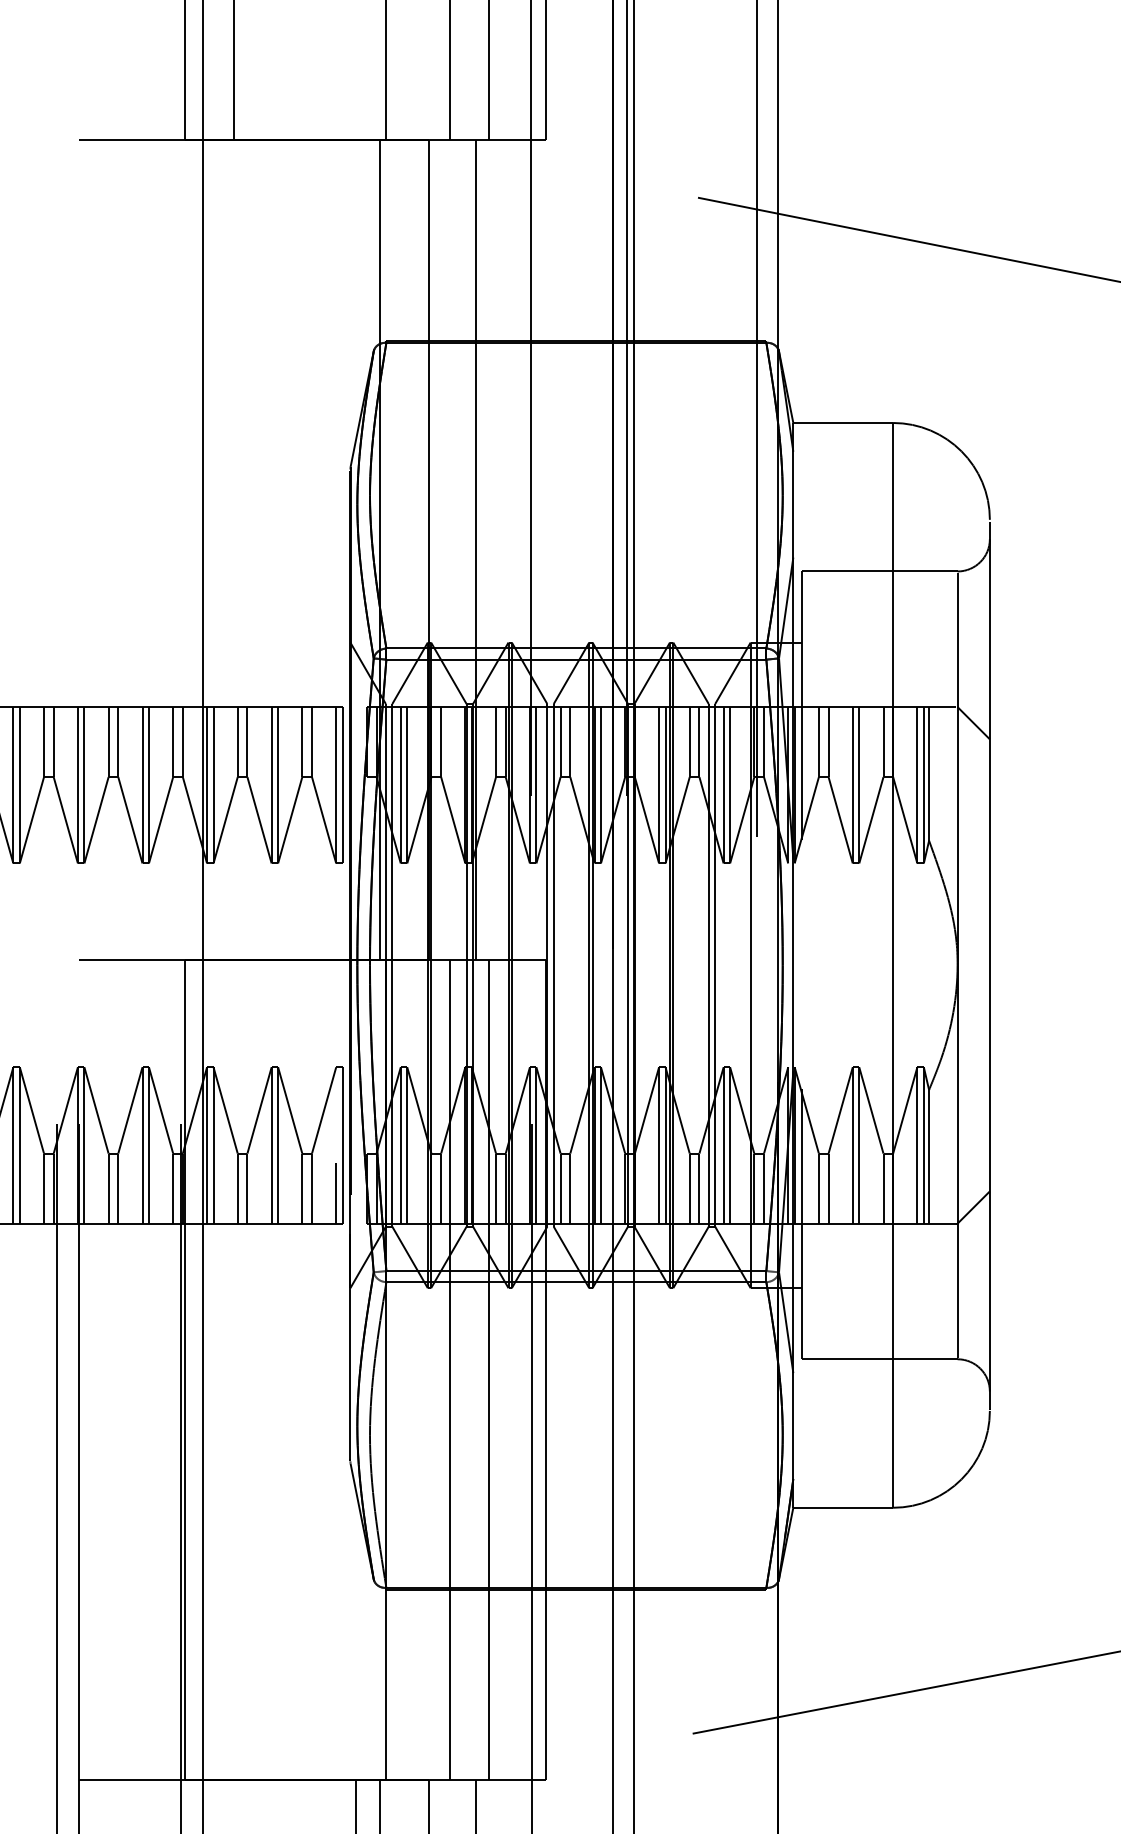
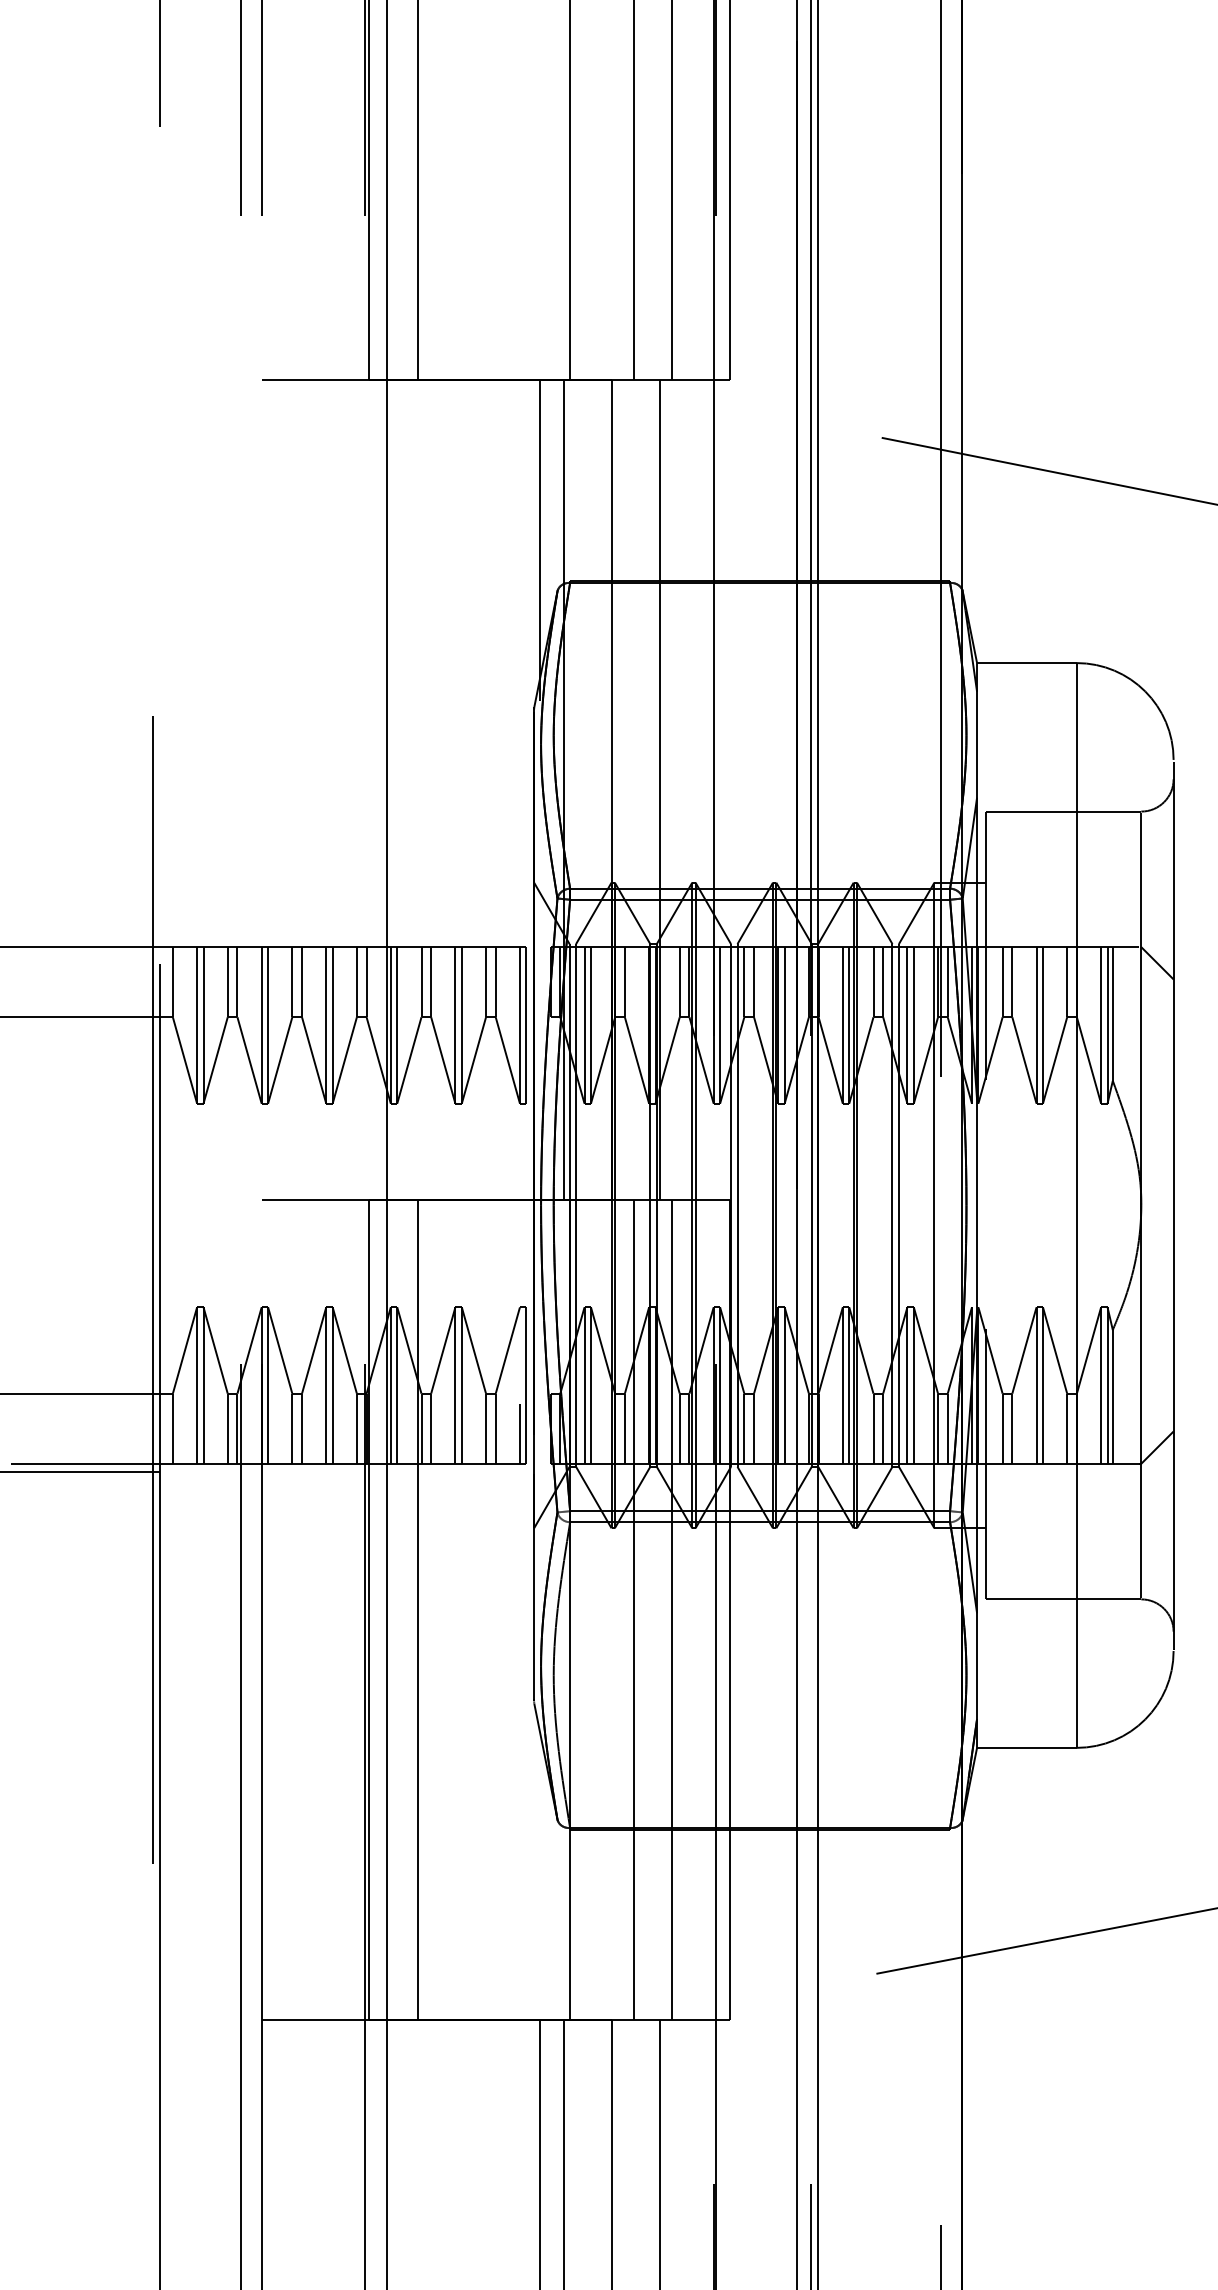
line: (355, 299) -> (539, 539), added
line: (234, 1369) -> (418, 1609), added

